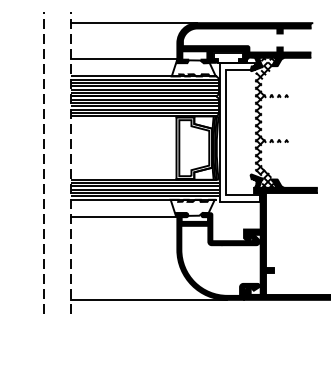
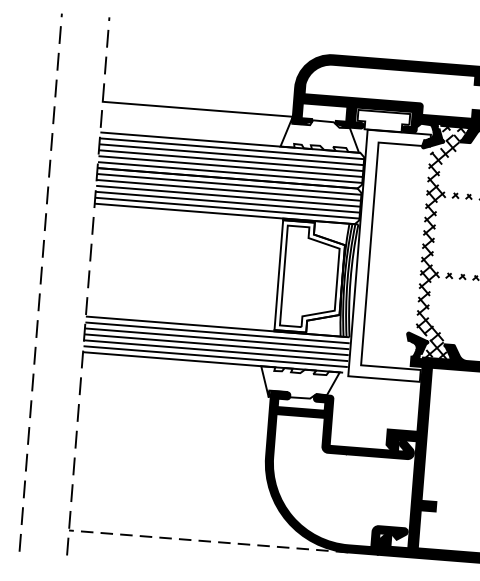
line: (133, 23) -> (219, 46), removed
line: (124, 216) -> (176, 389), removed
line: (148, 299) -> (207, 540), solid -> dashed

